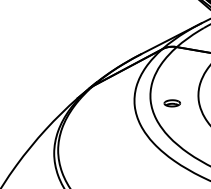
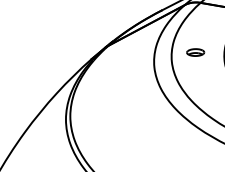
part: (171, 103) -> (194, 52), moved

